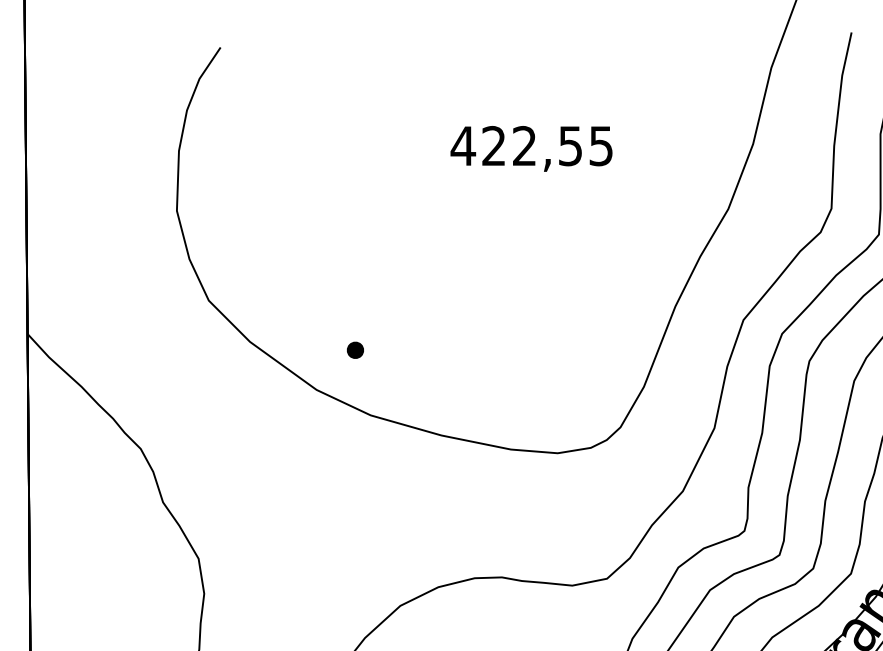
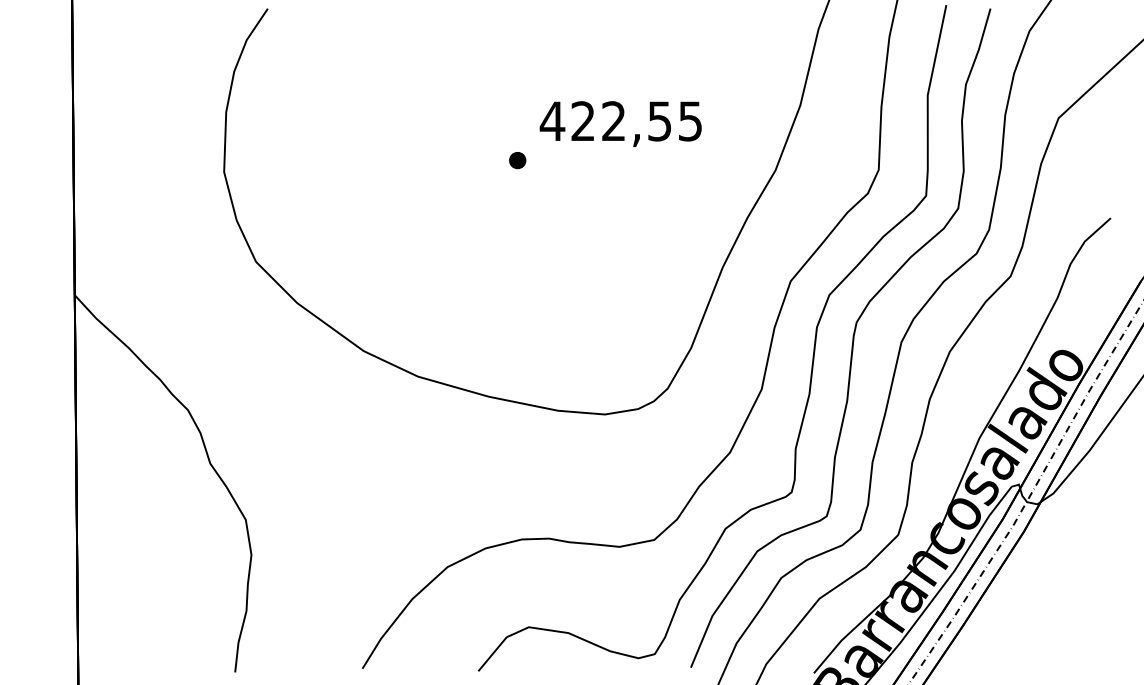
text: (531, 148) -> (620, 123), moved
part: (355, 350) -> (517, 160), moved

